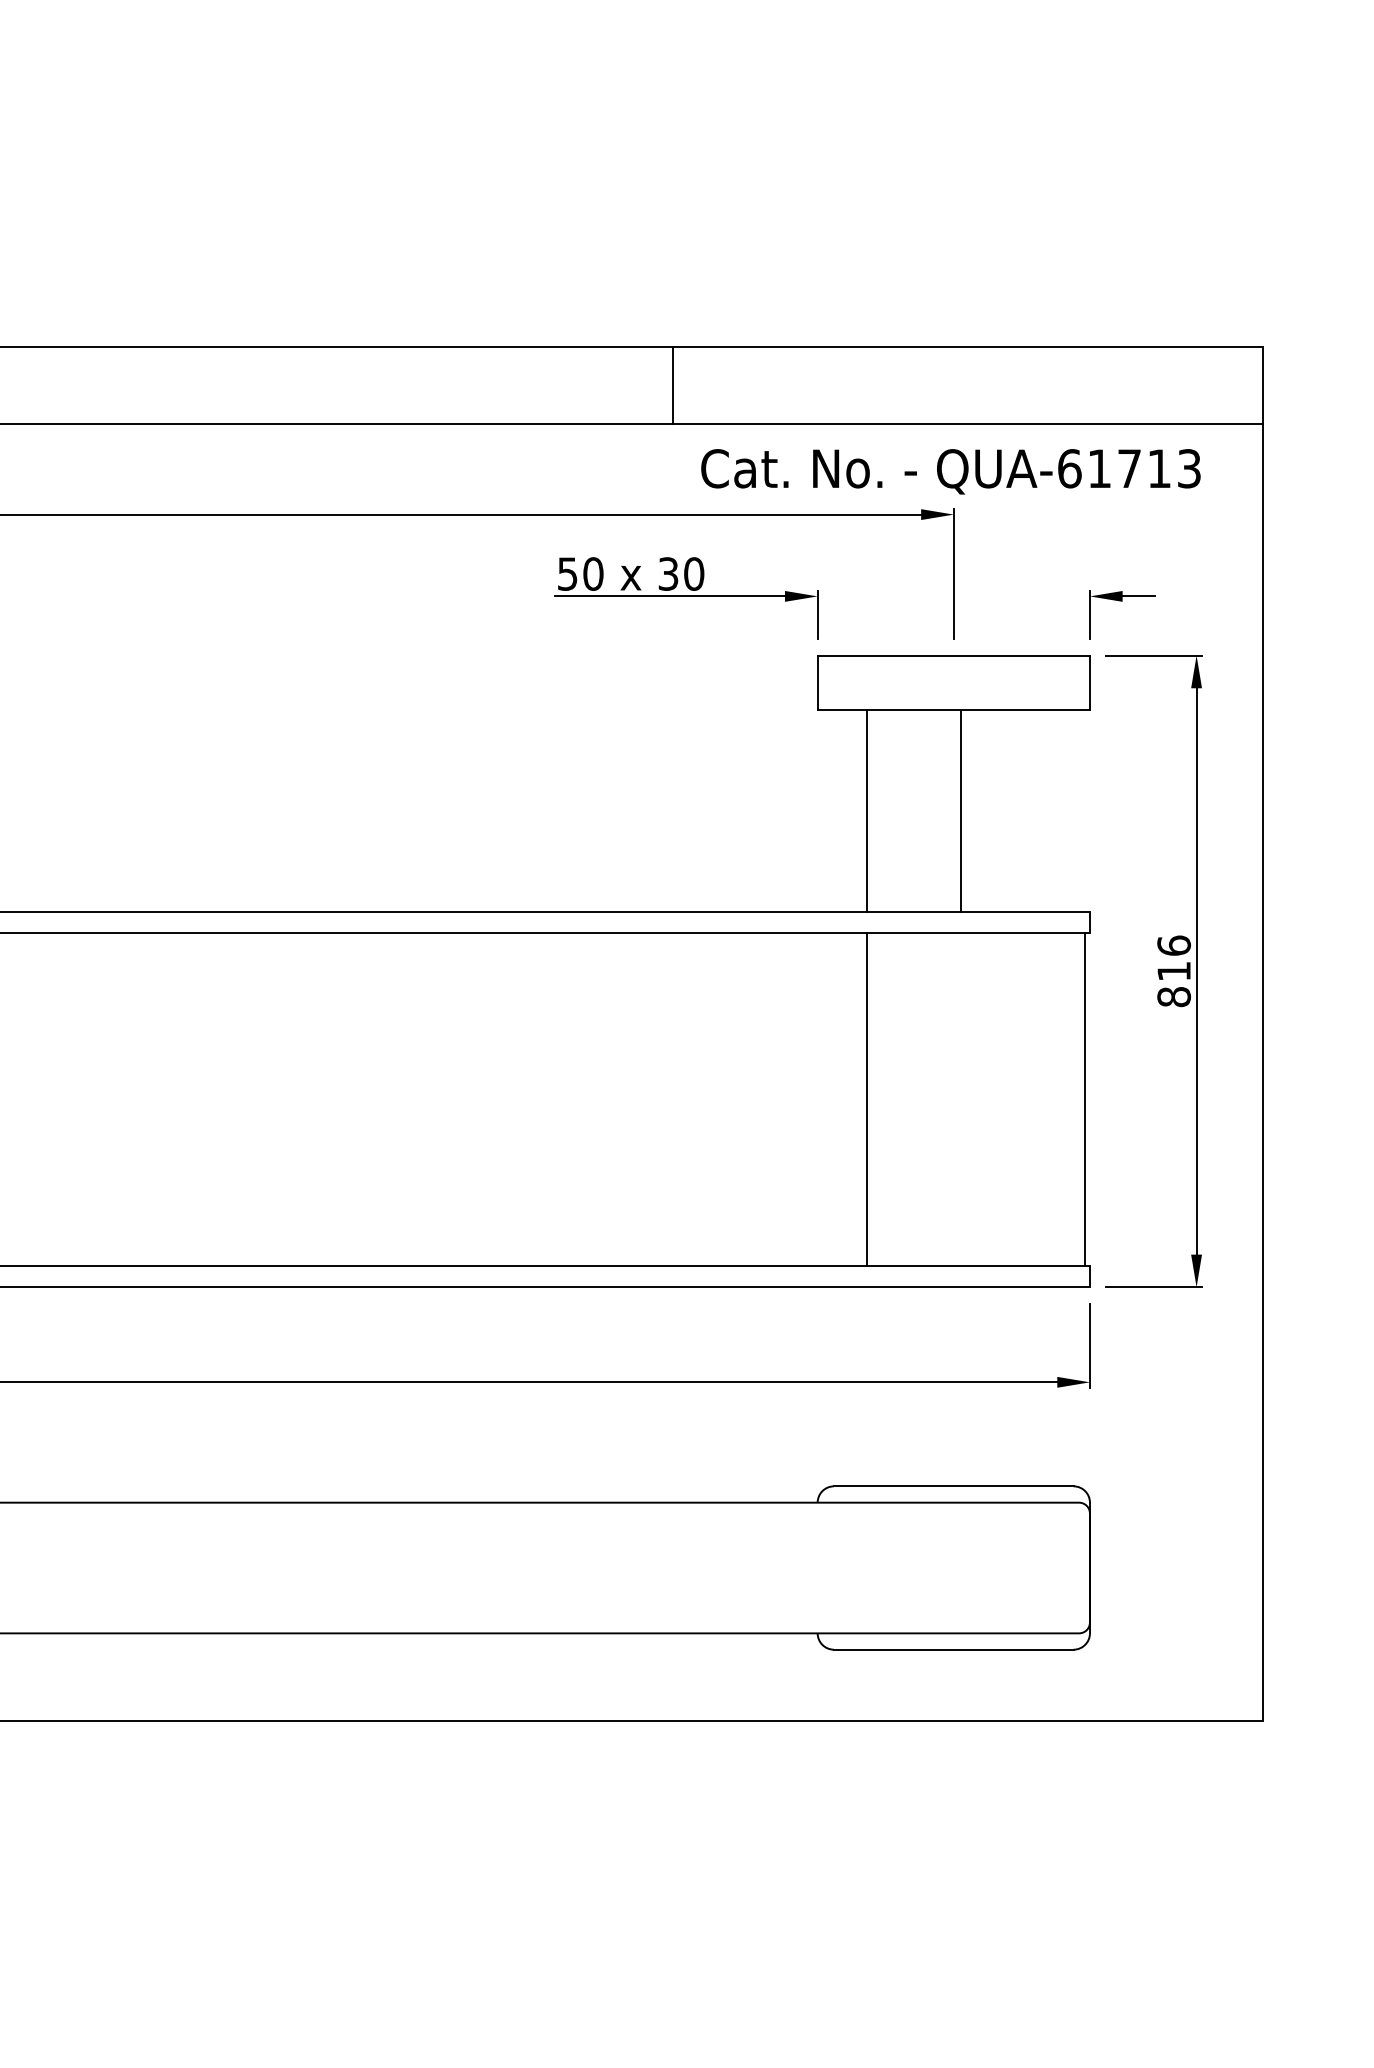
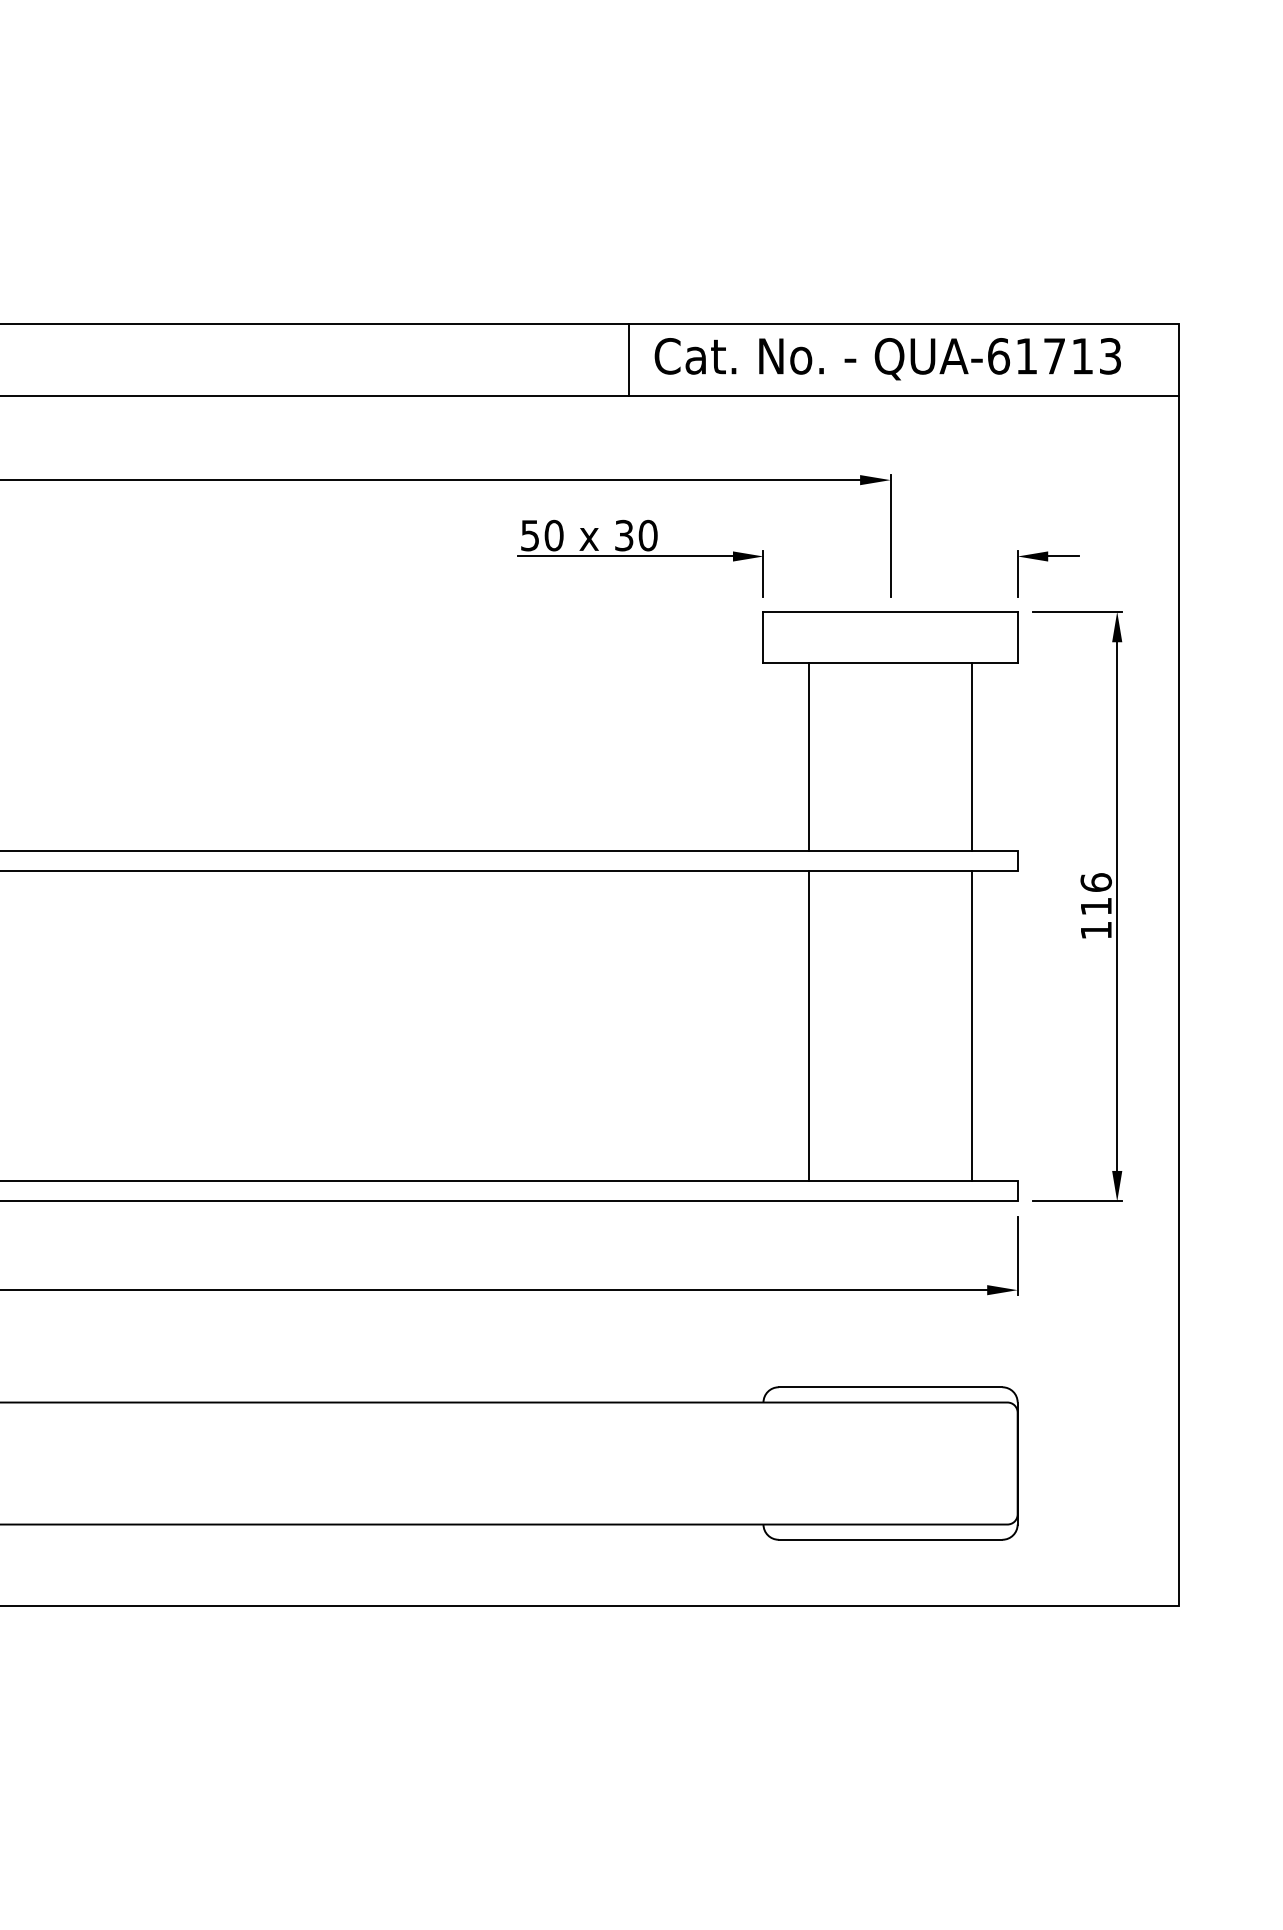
text: (950, 472) -> (887, 359), moved
line: (960, 810) -> (971, 756), moved
text: (1174, 997) -> (1096, 930), 816 -> 116
line: (1084, 1099) -> (971, 1026), moved

